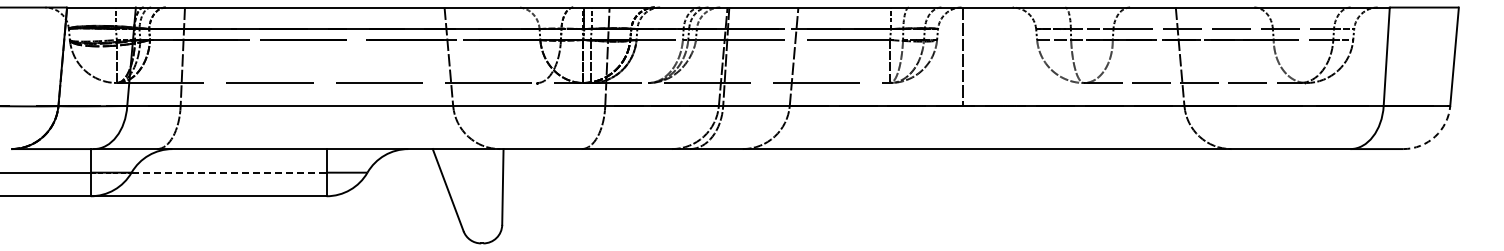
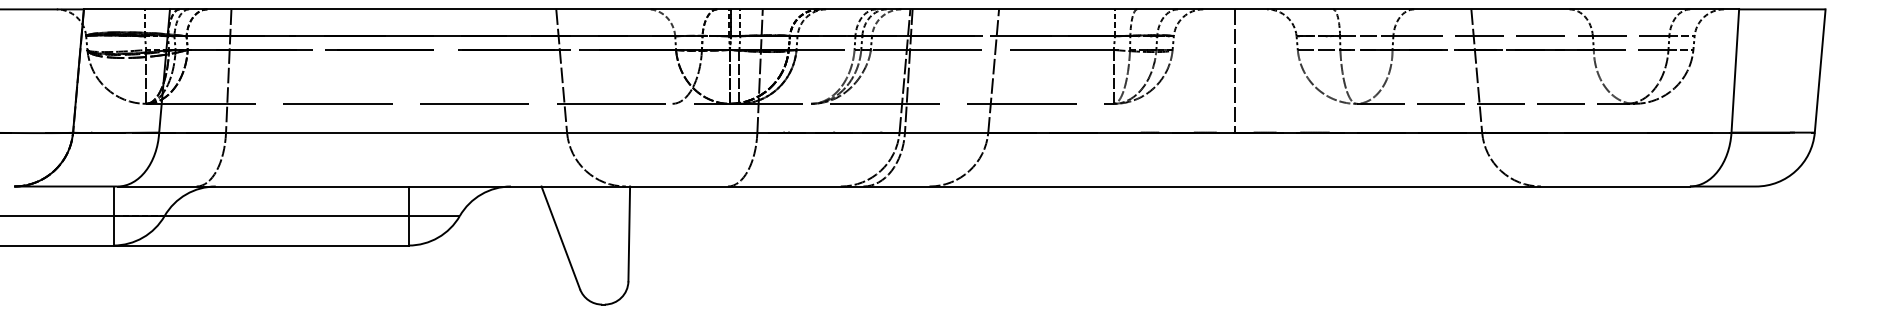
line: (963, 56) -> (1235, 70), moved
arc: (1435, 136) -> (1796, 170), dashed -> solid
line: (229, 172) -> (287, 215), dashed -> solid

